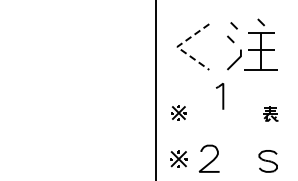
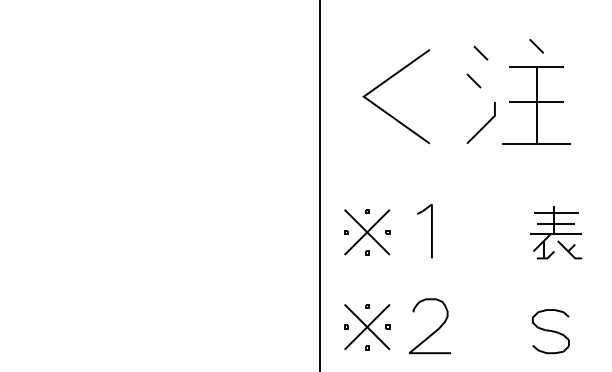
line: (177, 47) -> (364, 97), dashed -> solid
part: (219, 96) -> (424, 231), moved
part: (178, 112) -> (366, 231), size x1.67
part: (270, 113) -> (555, 233), size x1.67
part: (178, 158) -> (366, 325), size x1.43

